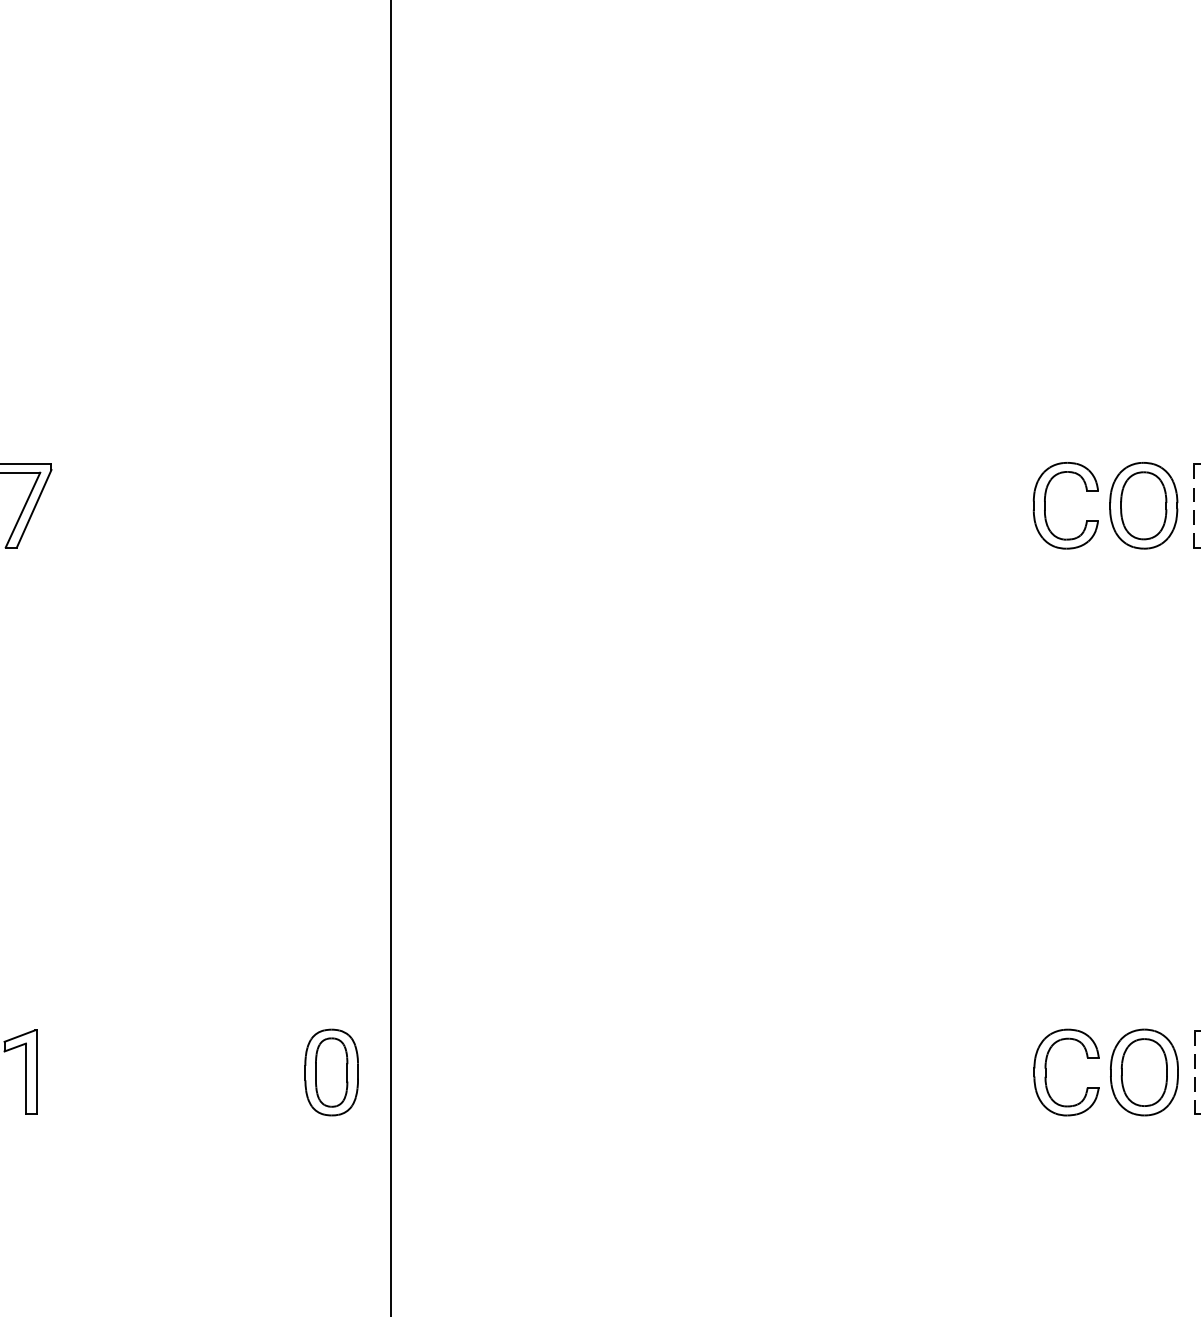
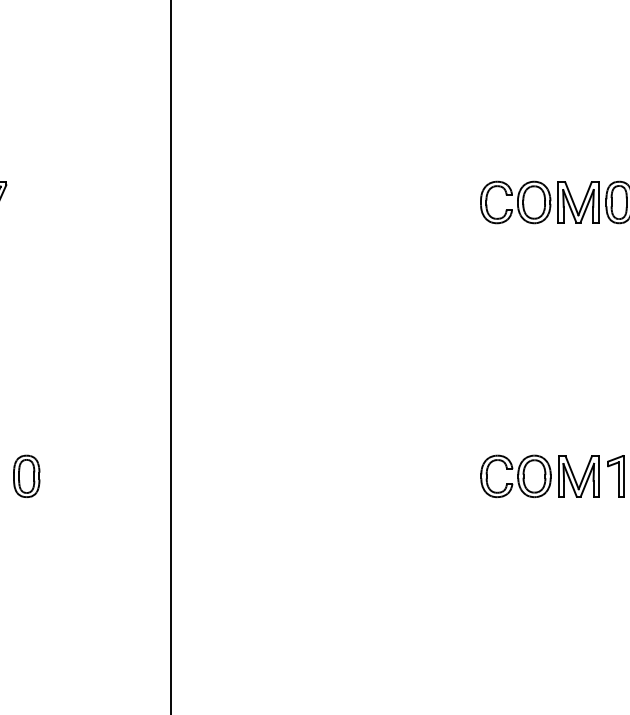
line: (1194, 505) -> (558, 202), dashed -> solid
part: (331, 1070) -> (26, 475), moved
line: (1194, 1070) -> (558, 475), dashed -> solid

